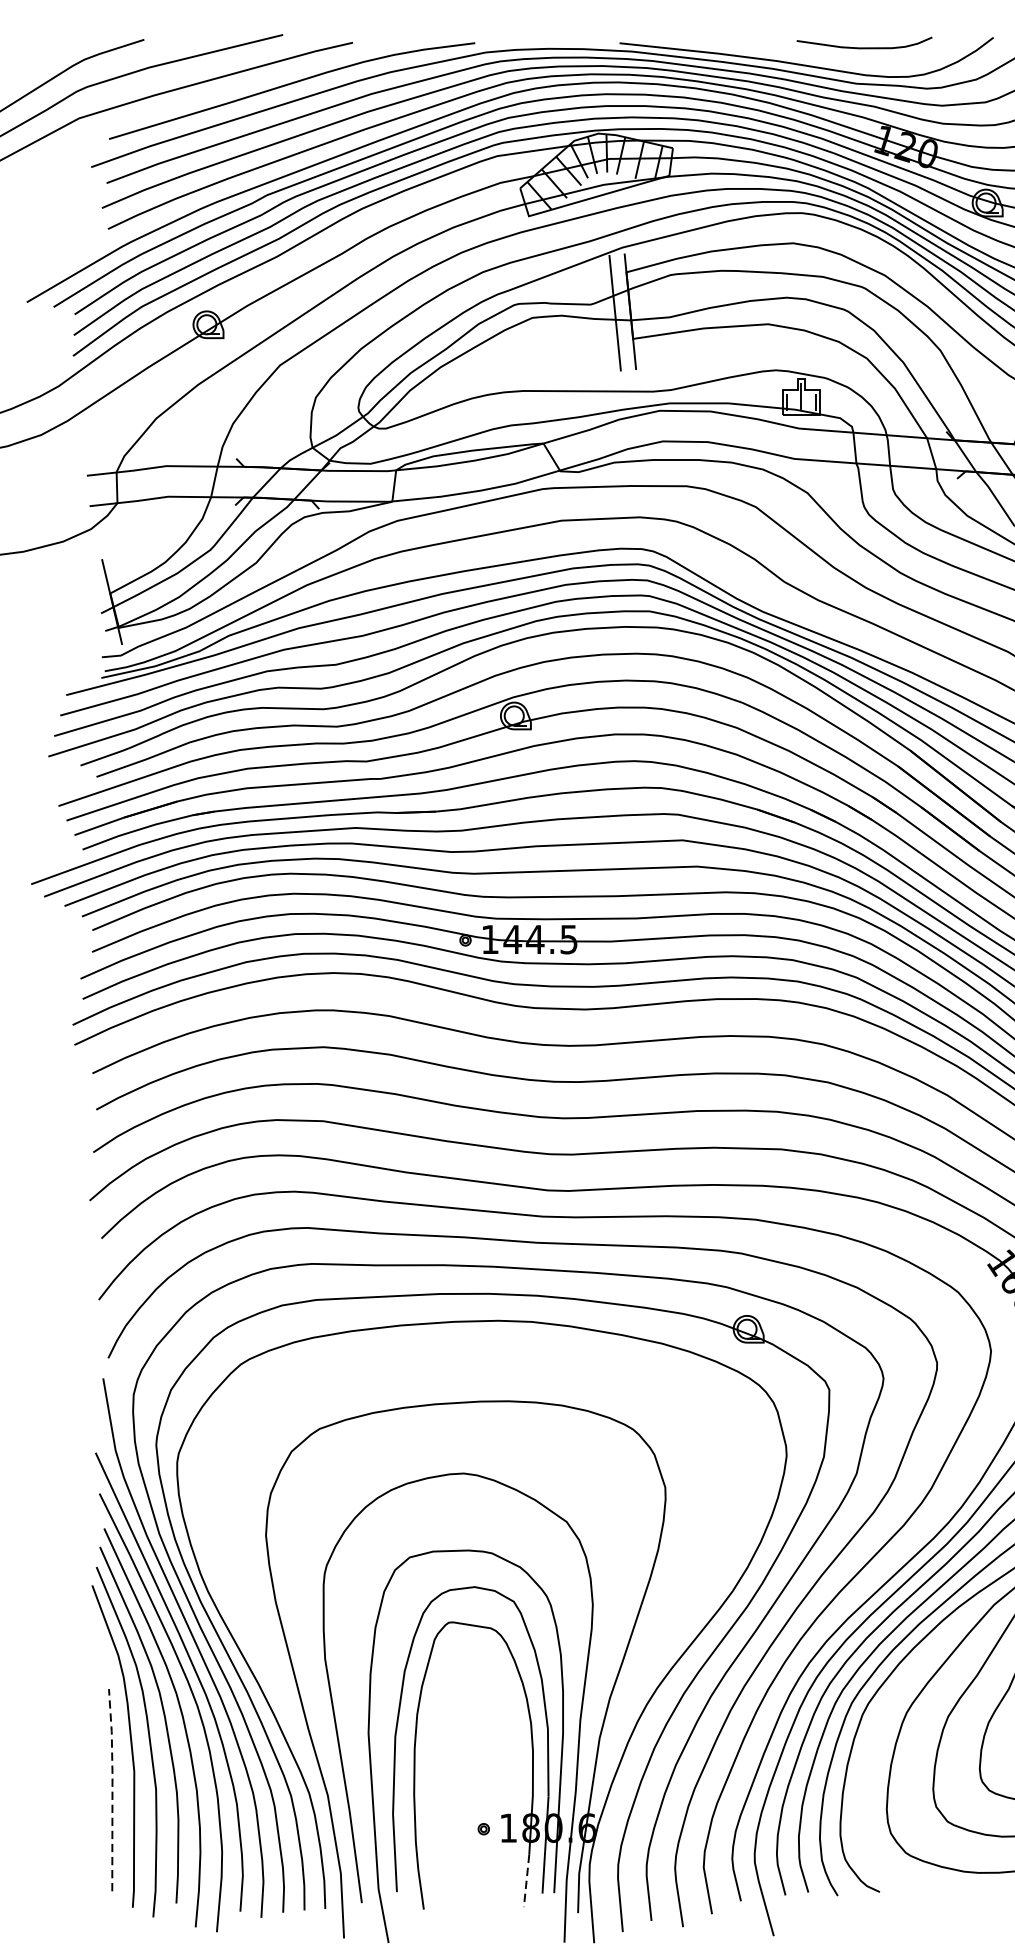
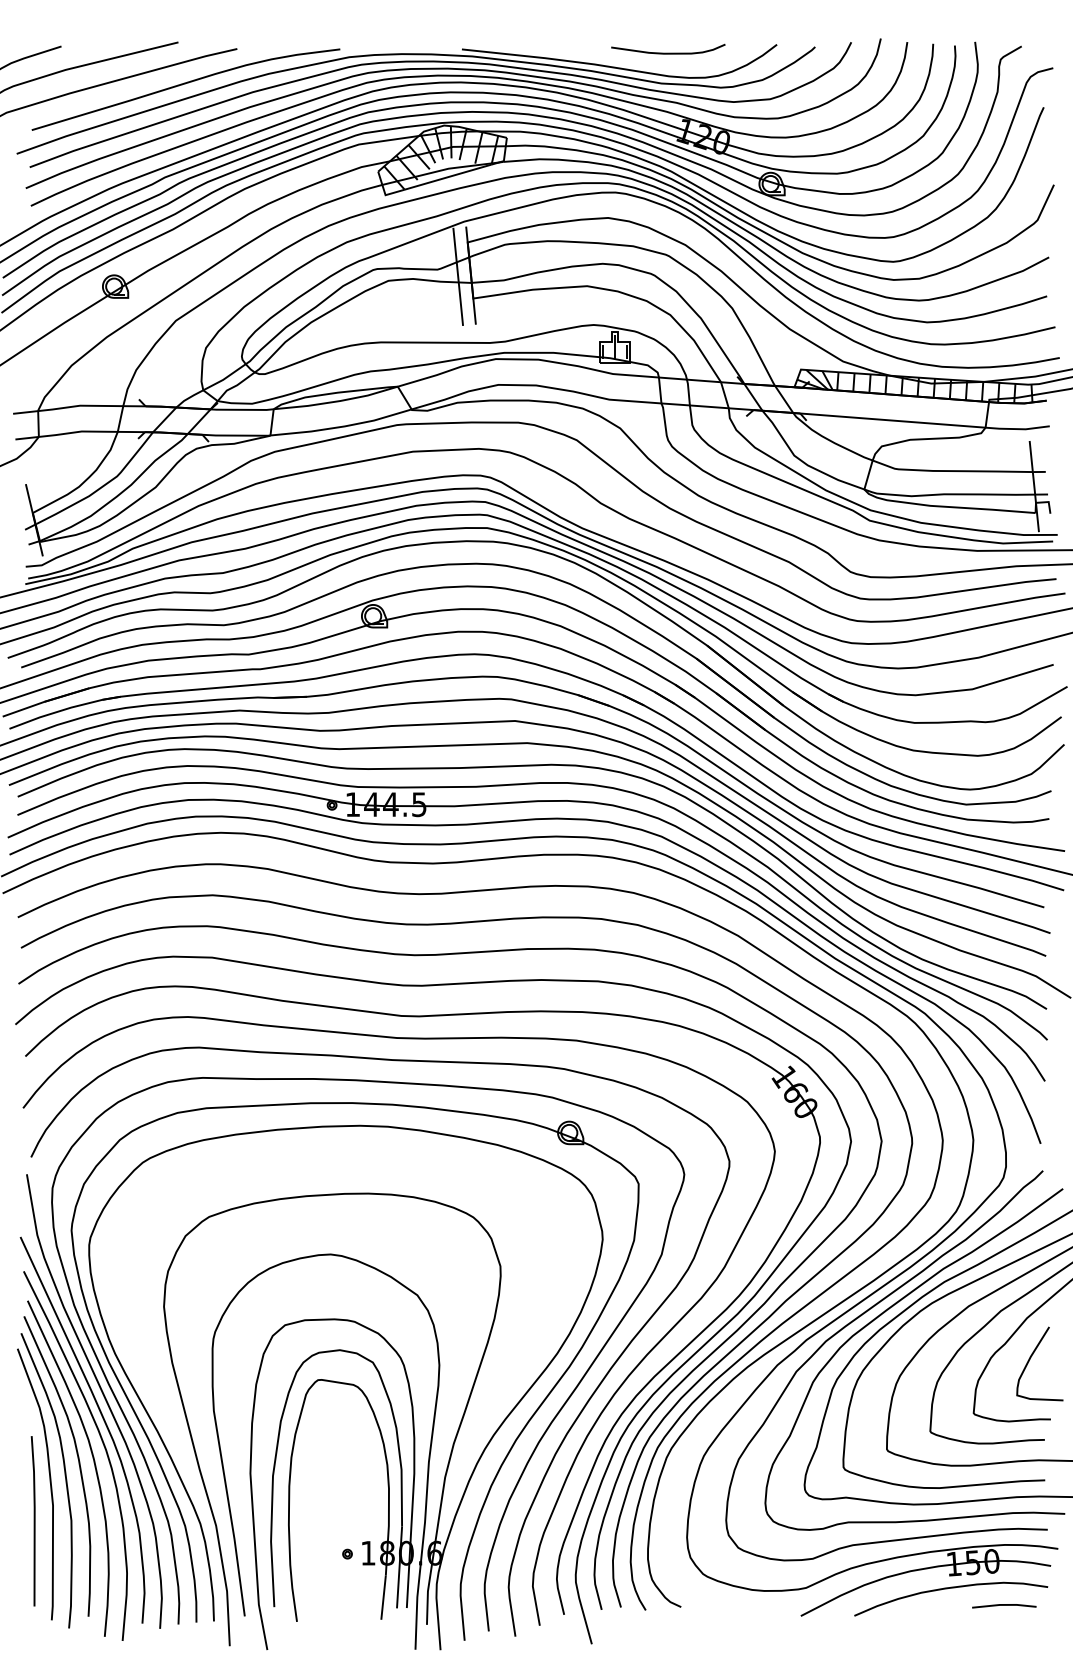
line: (112, 1788) -> (34, 1519), dashed -> solid
line: (526, 1881) -> (383, 1598), dashed -> solid

